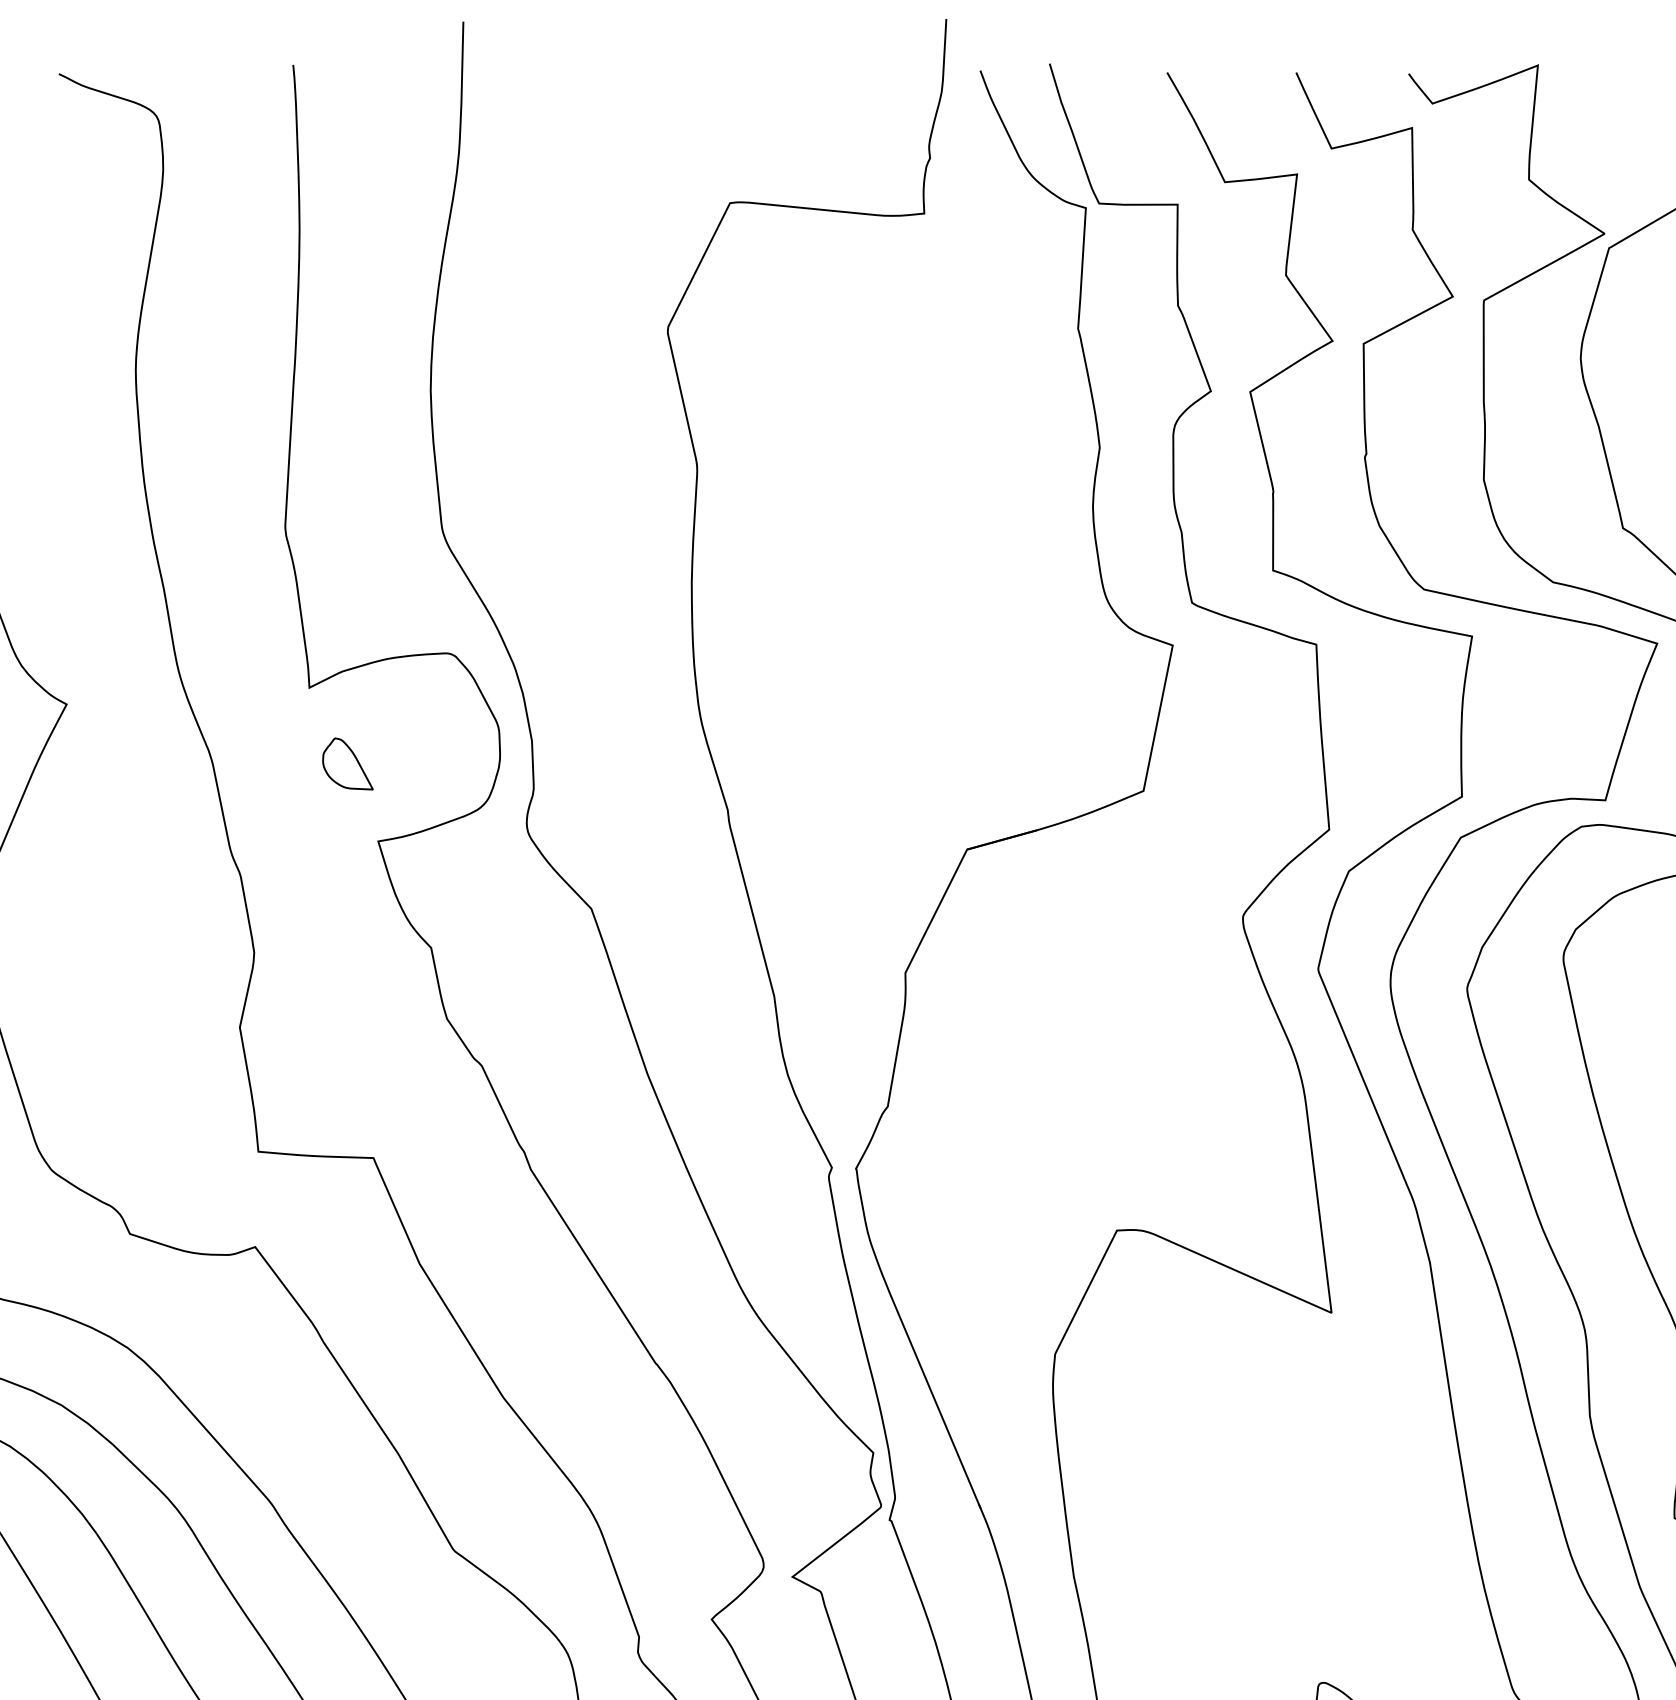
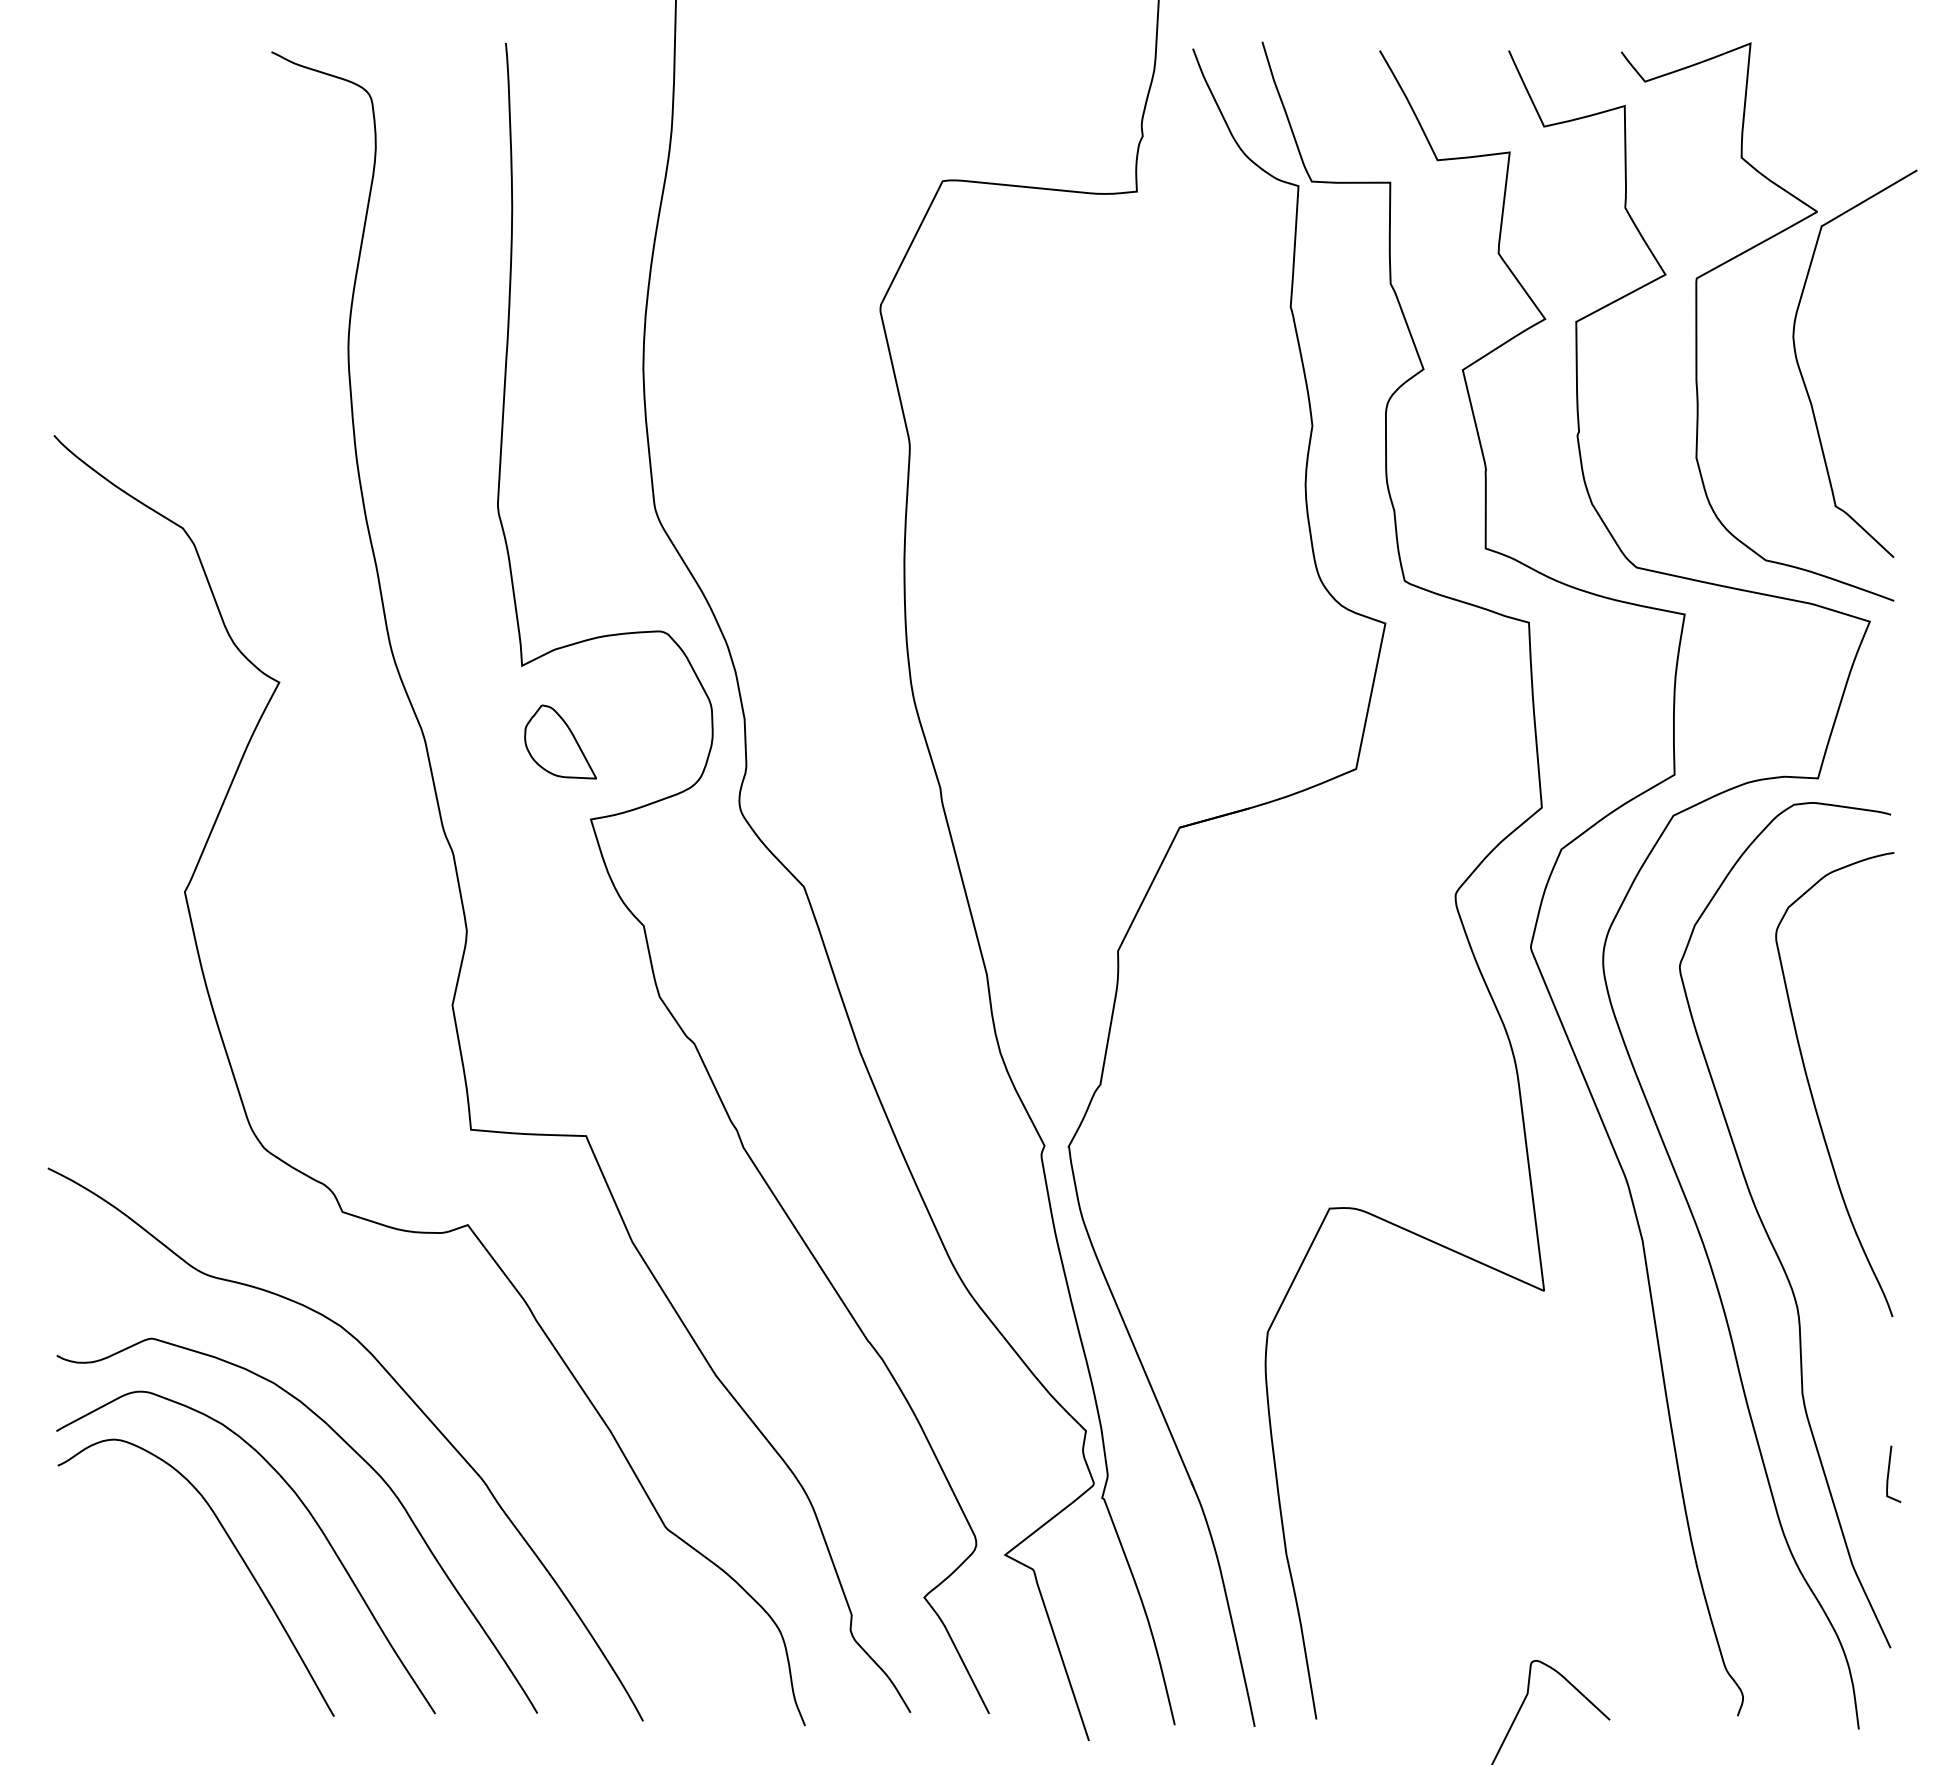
part: (347, 763) -> (560, 741), size x1.43

